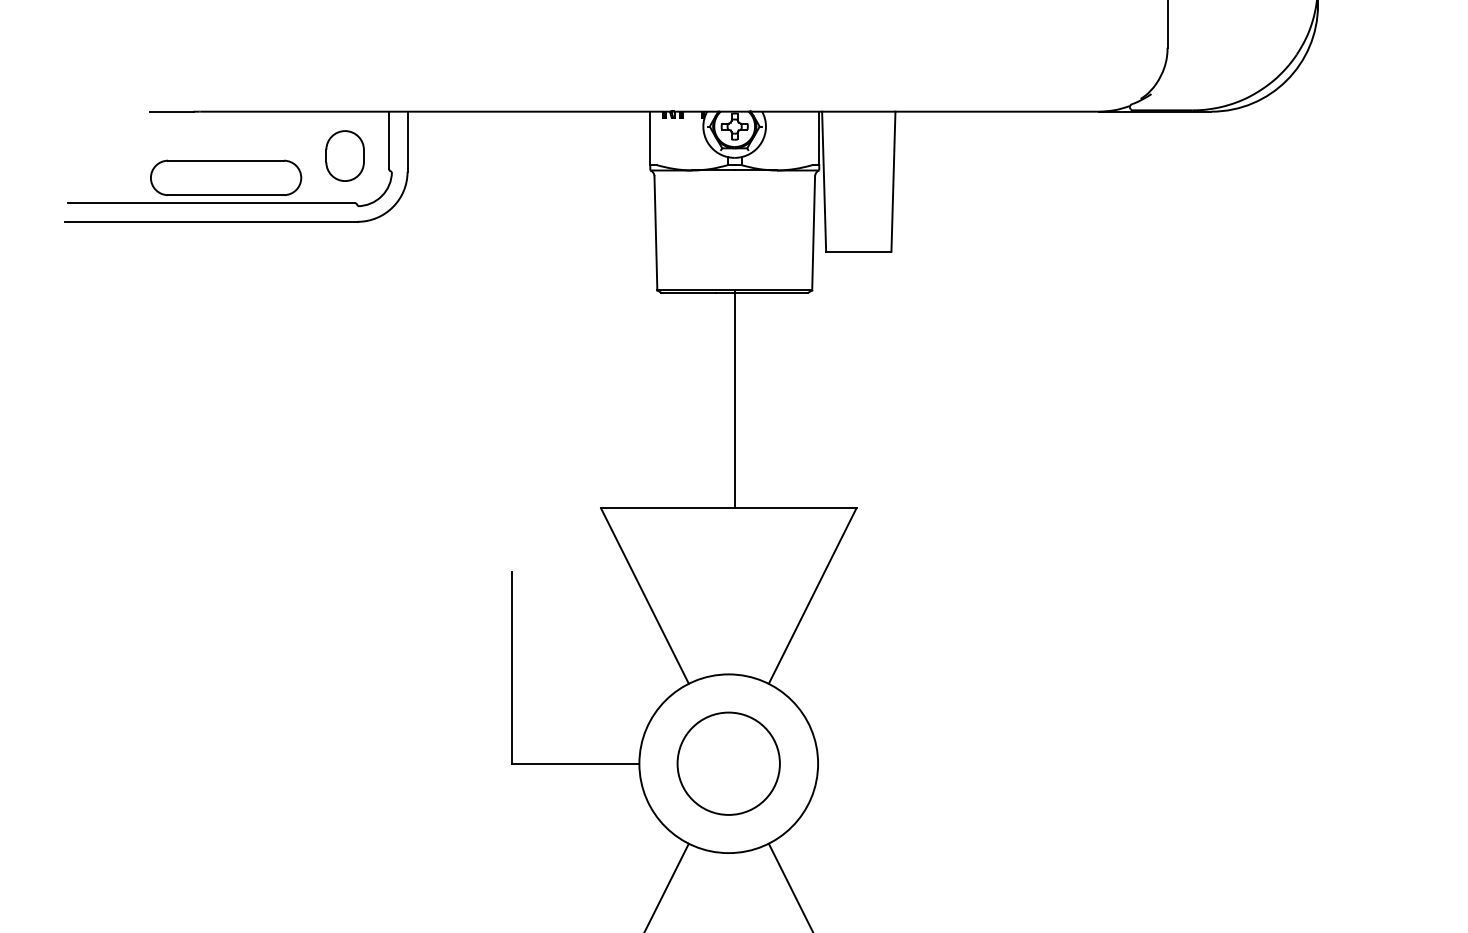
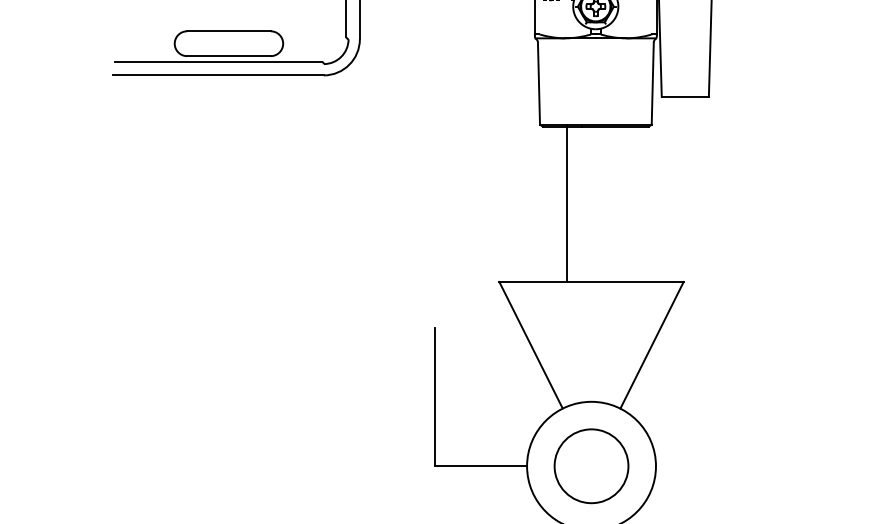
part: (344, 155) -> (314, 27), removed
line: (734, 399) -> (566, 203), moved

